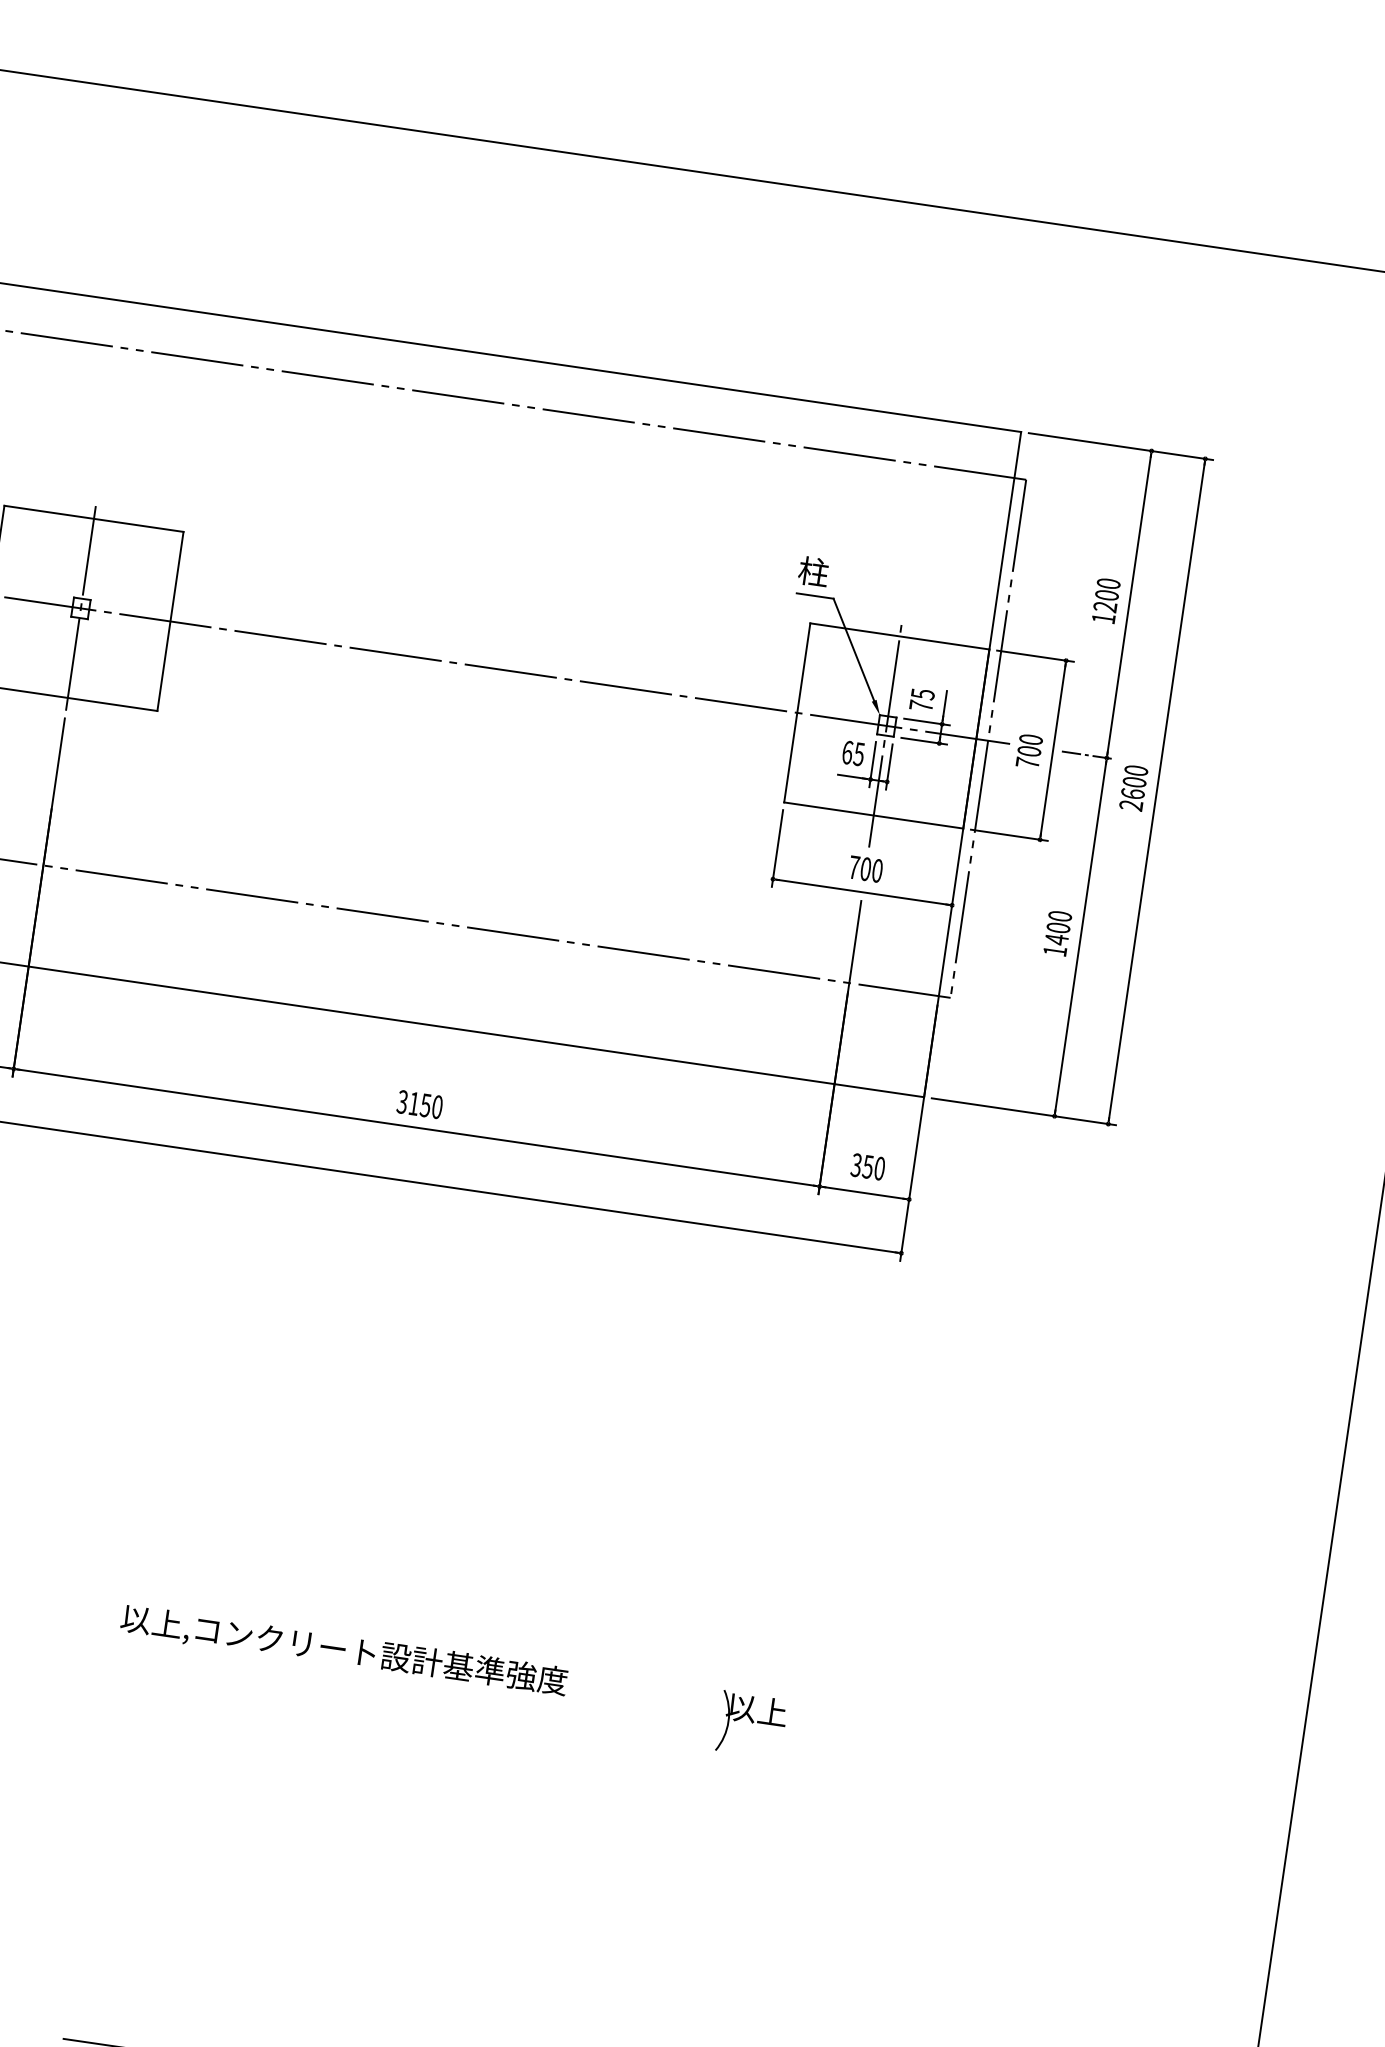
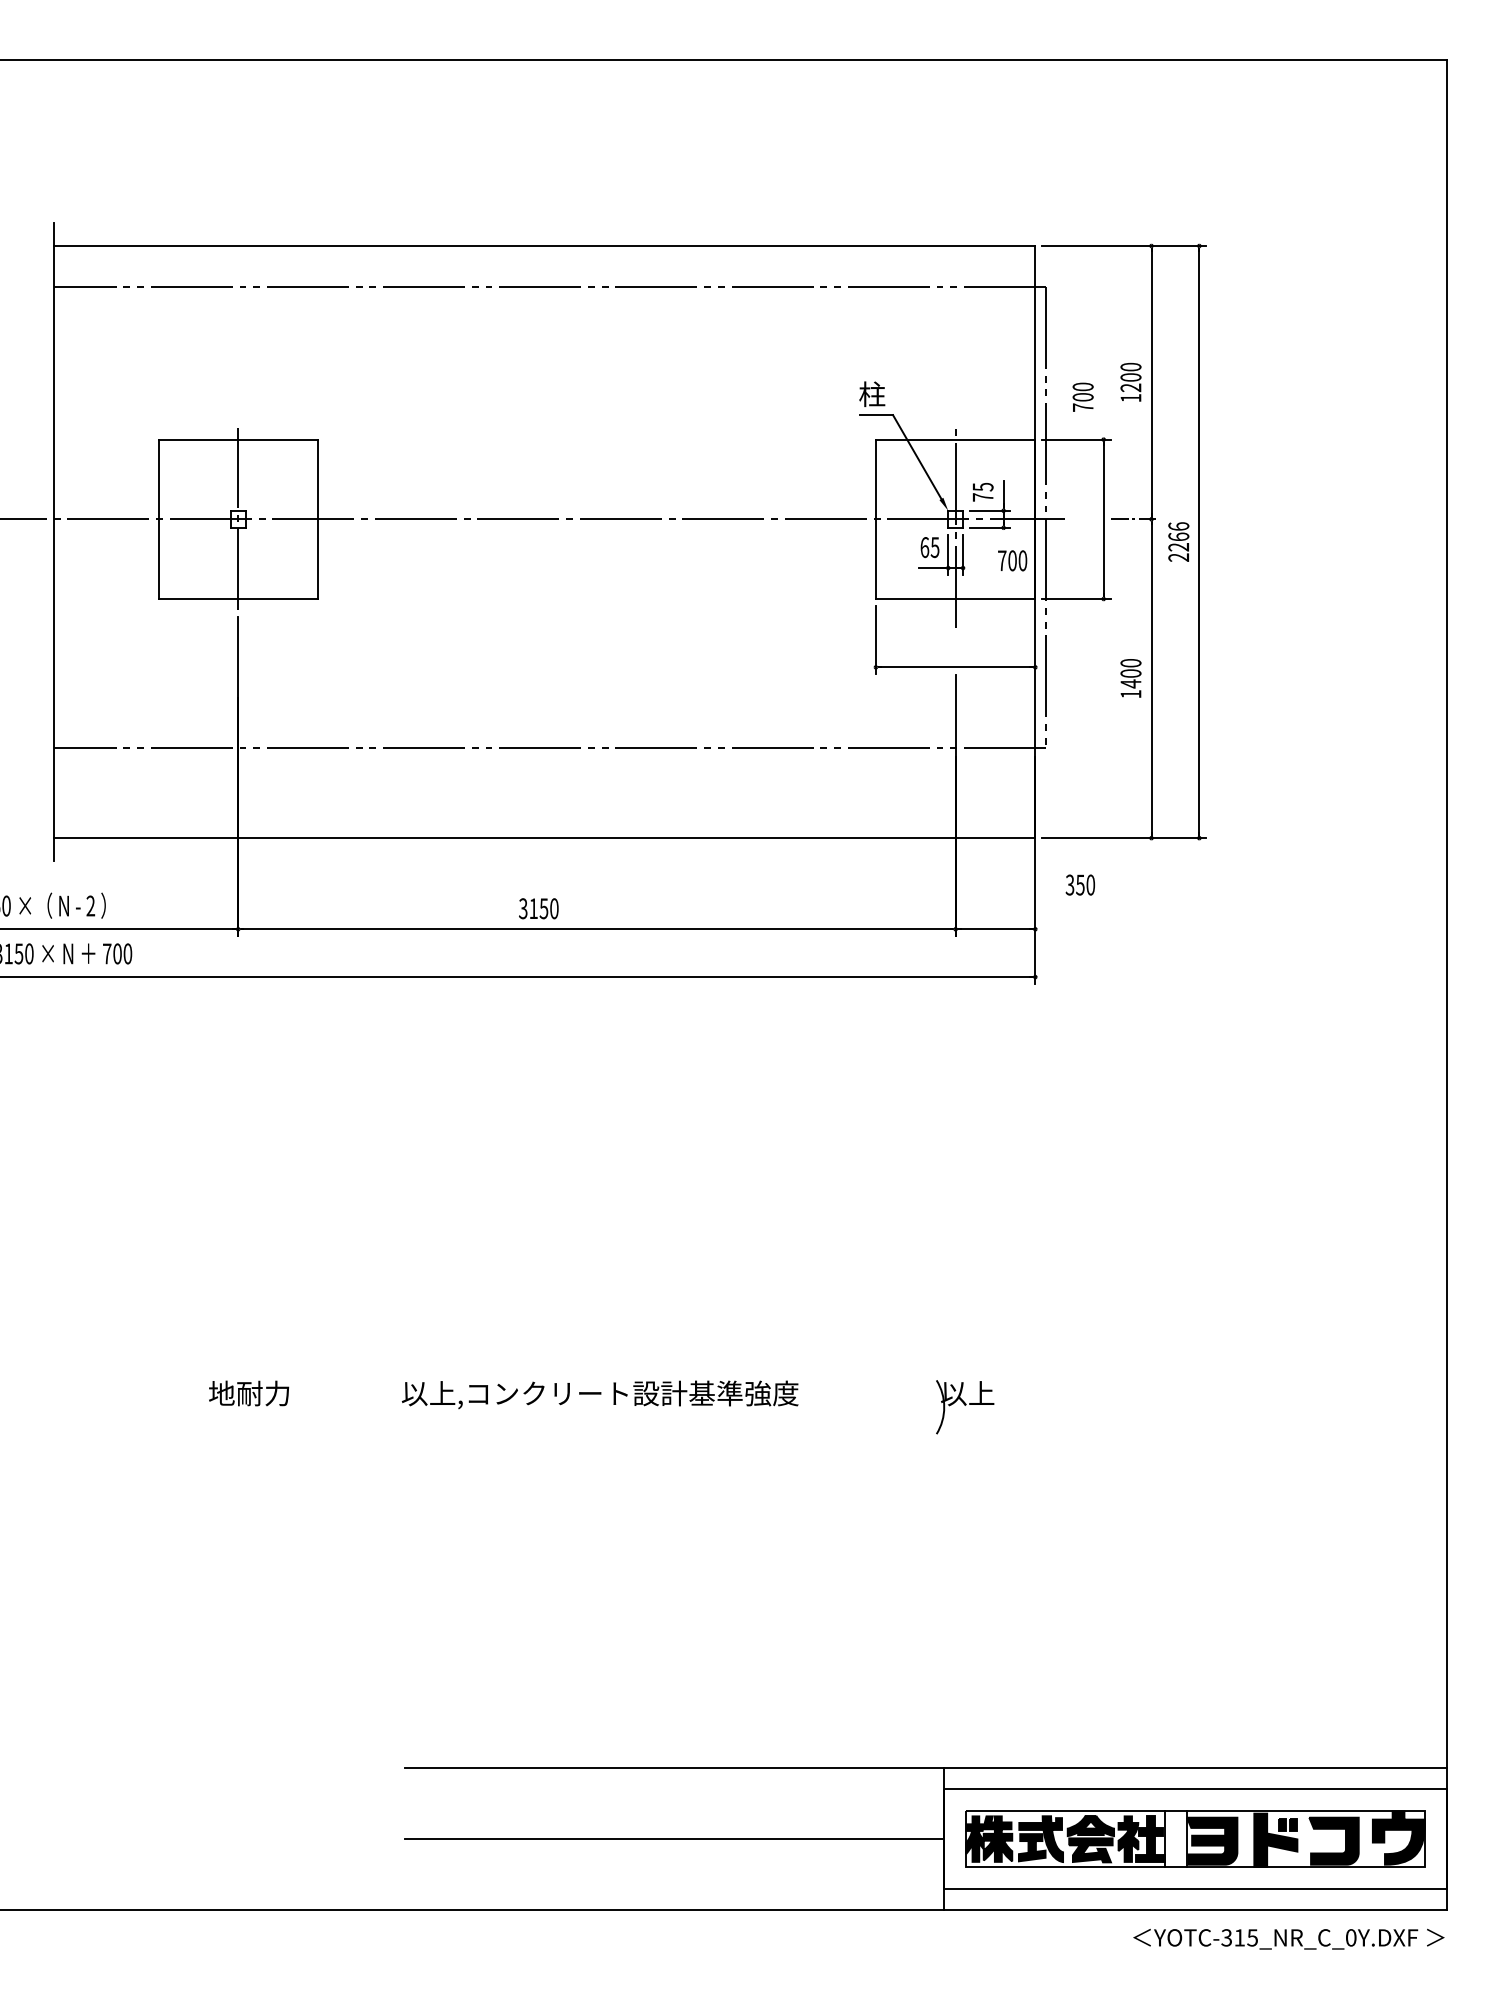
text: (1028, 750) -> (1082, 396), moved
text: (1134, 781) -> (1178, 536), 2600 -> 2266
text: (865, 868) -> (1012, 560), moved
text: (419, 1104) -> (538, 908), moved
text: (867, 1166) -> (1079, 884), moved

